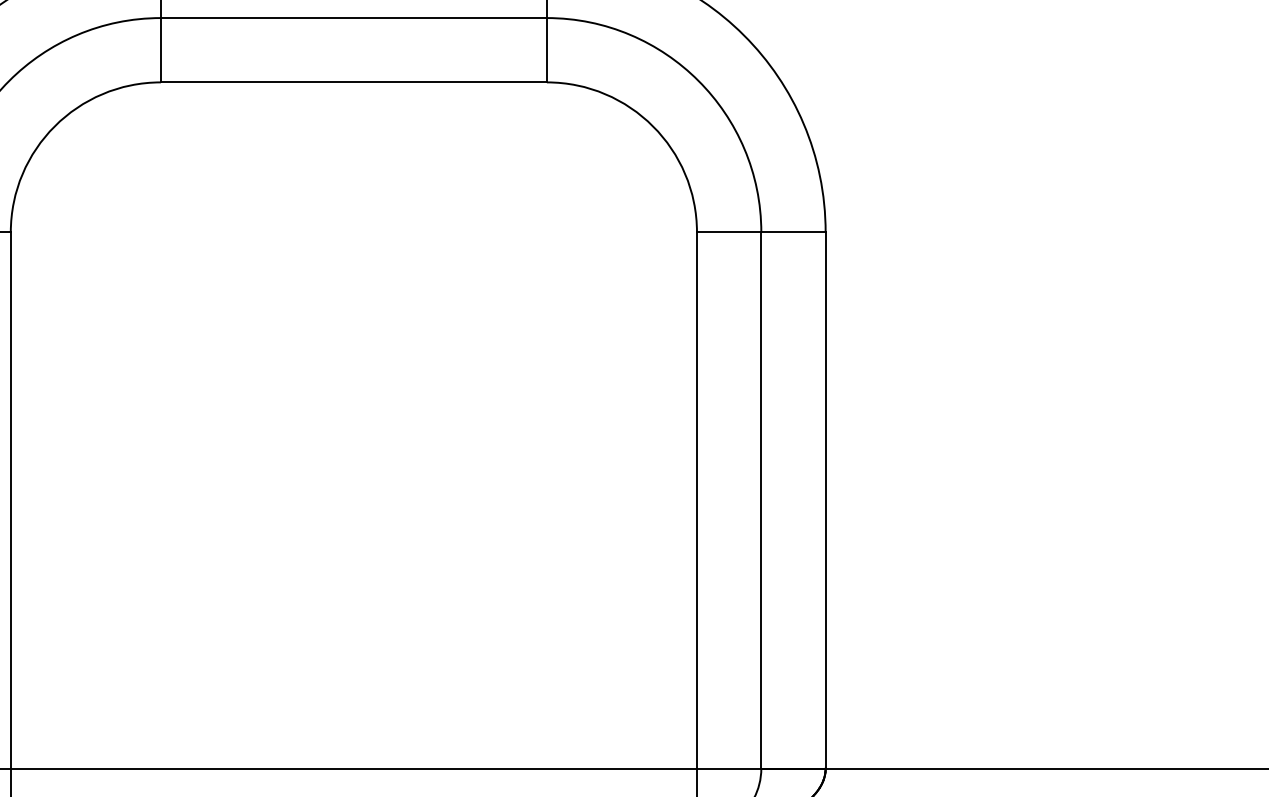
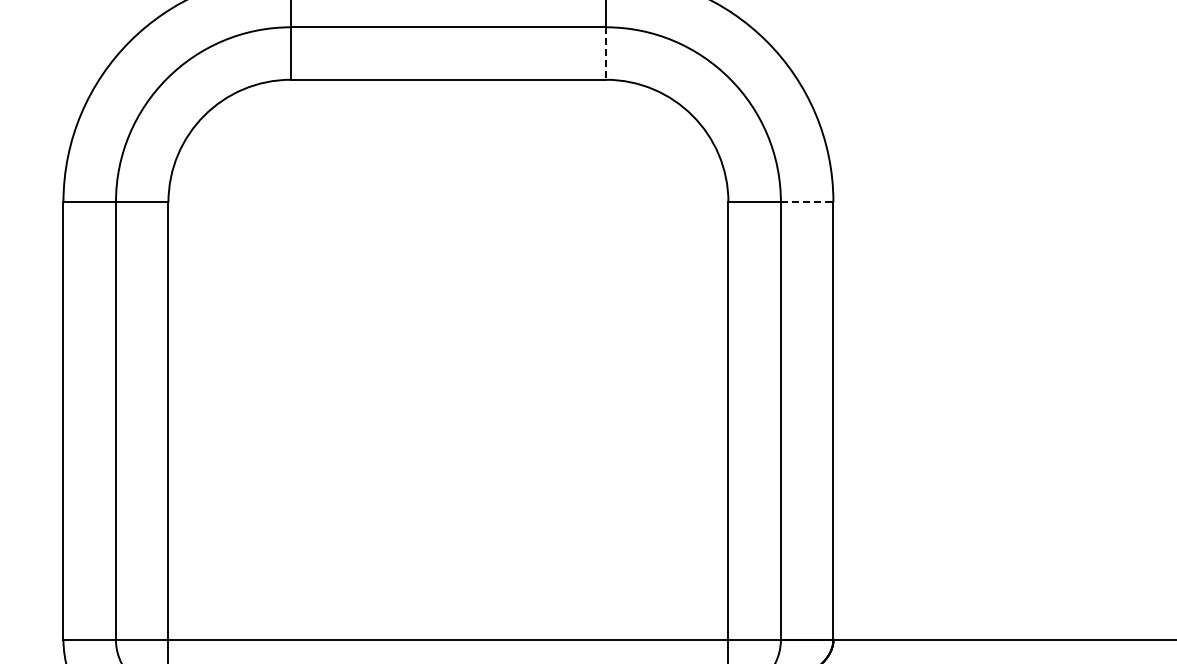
line: (546, 51) -> (605, 54), solid -> dashed
line: (793, 232) -> (807, 202), solid -> dashed

